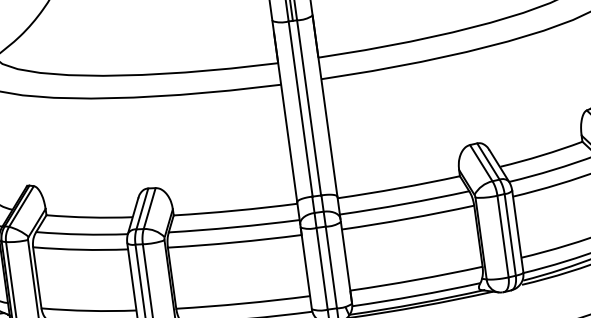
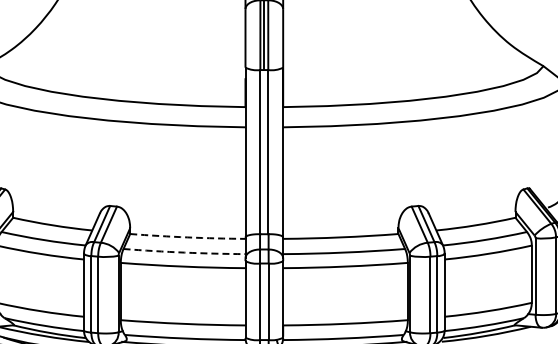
arc: (235, 210) -> (187, 237), solid -> dashed
arc: (234, 227) -> (184, 252), solid -> dashed

